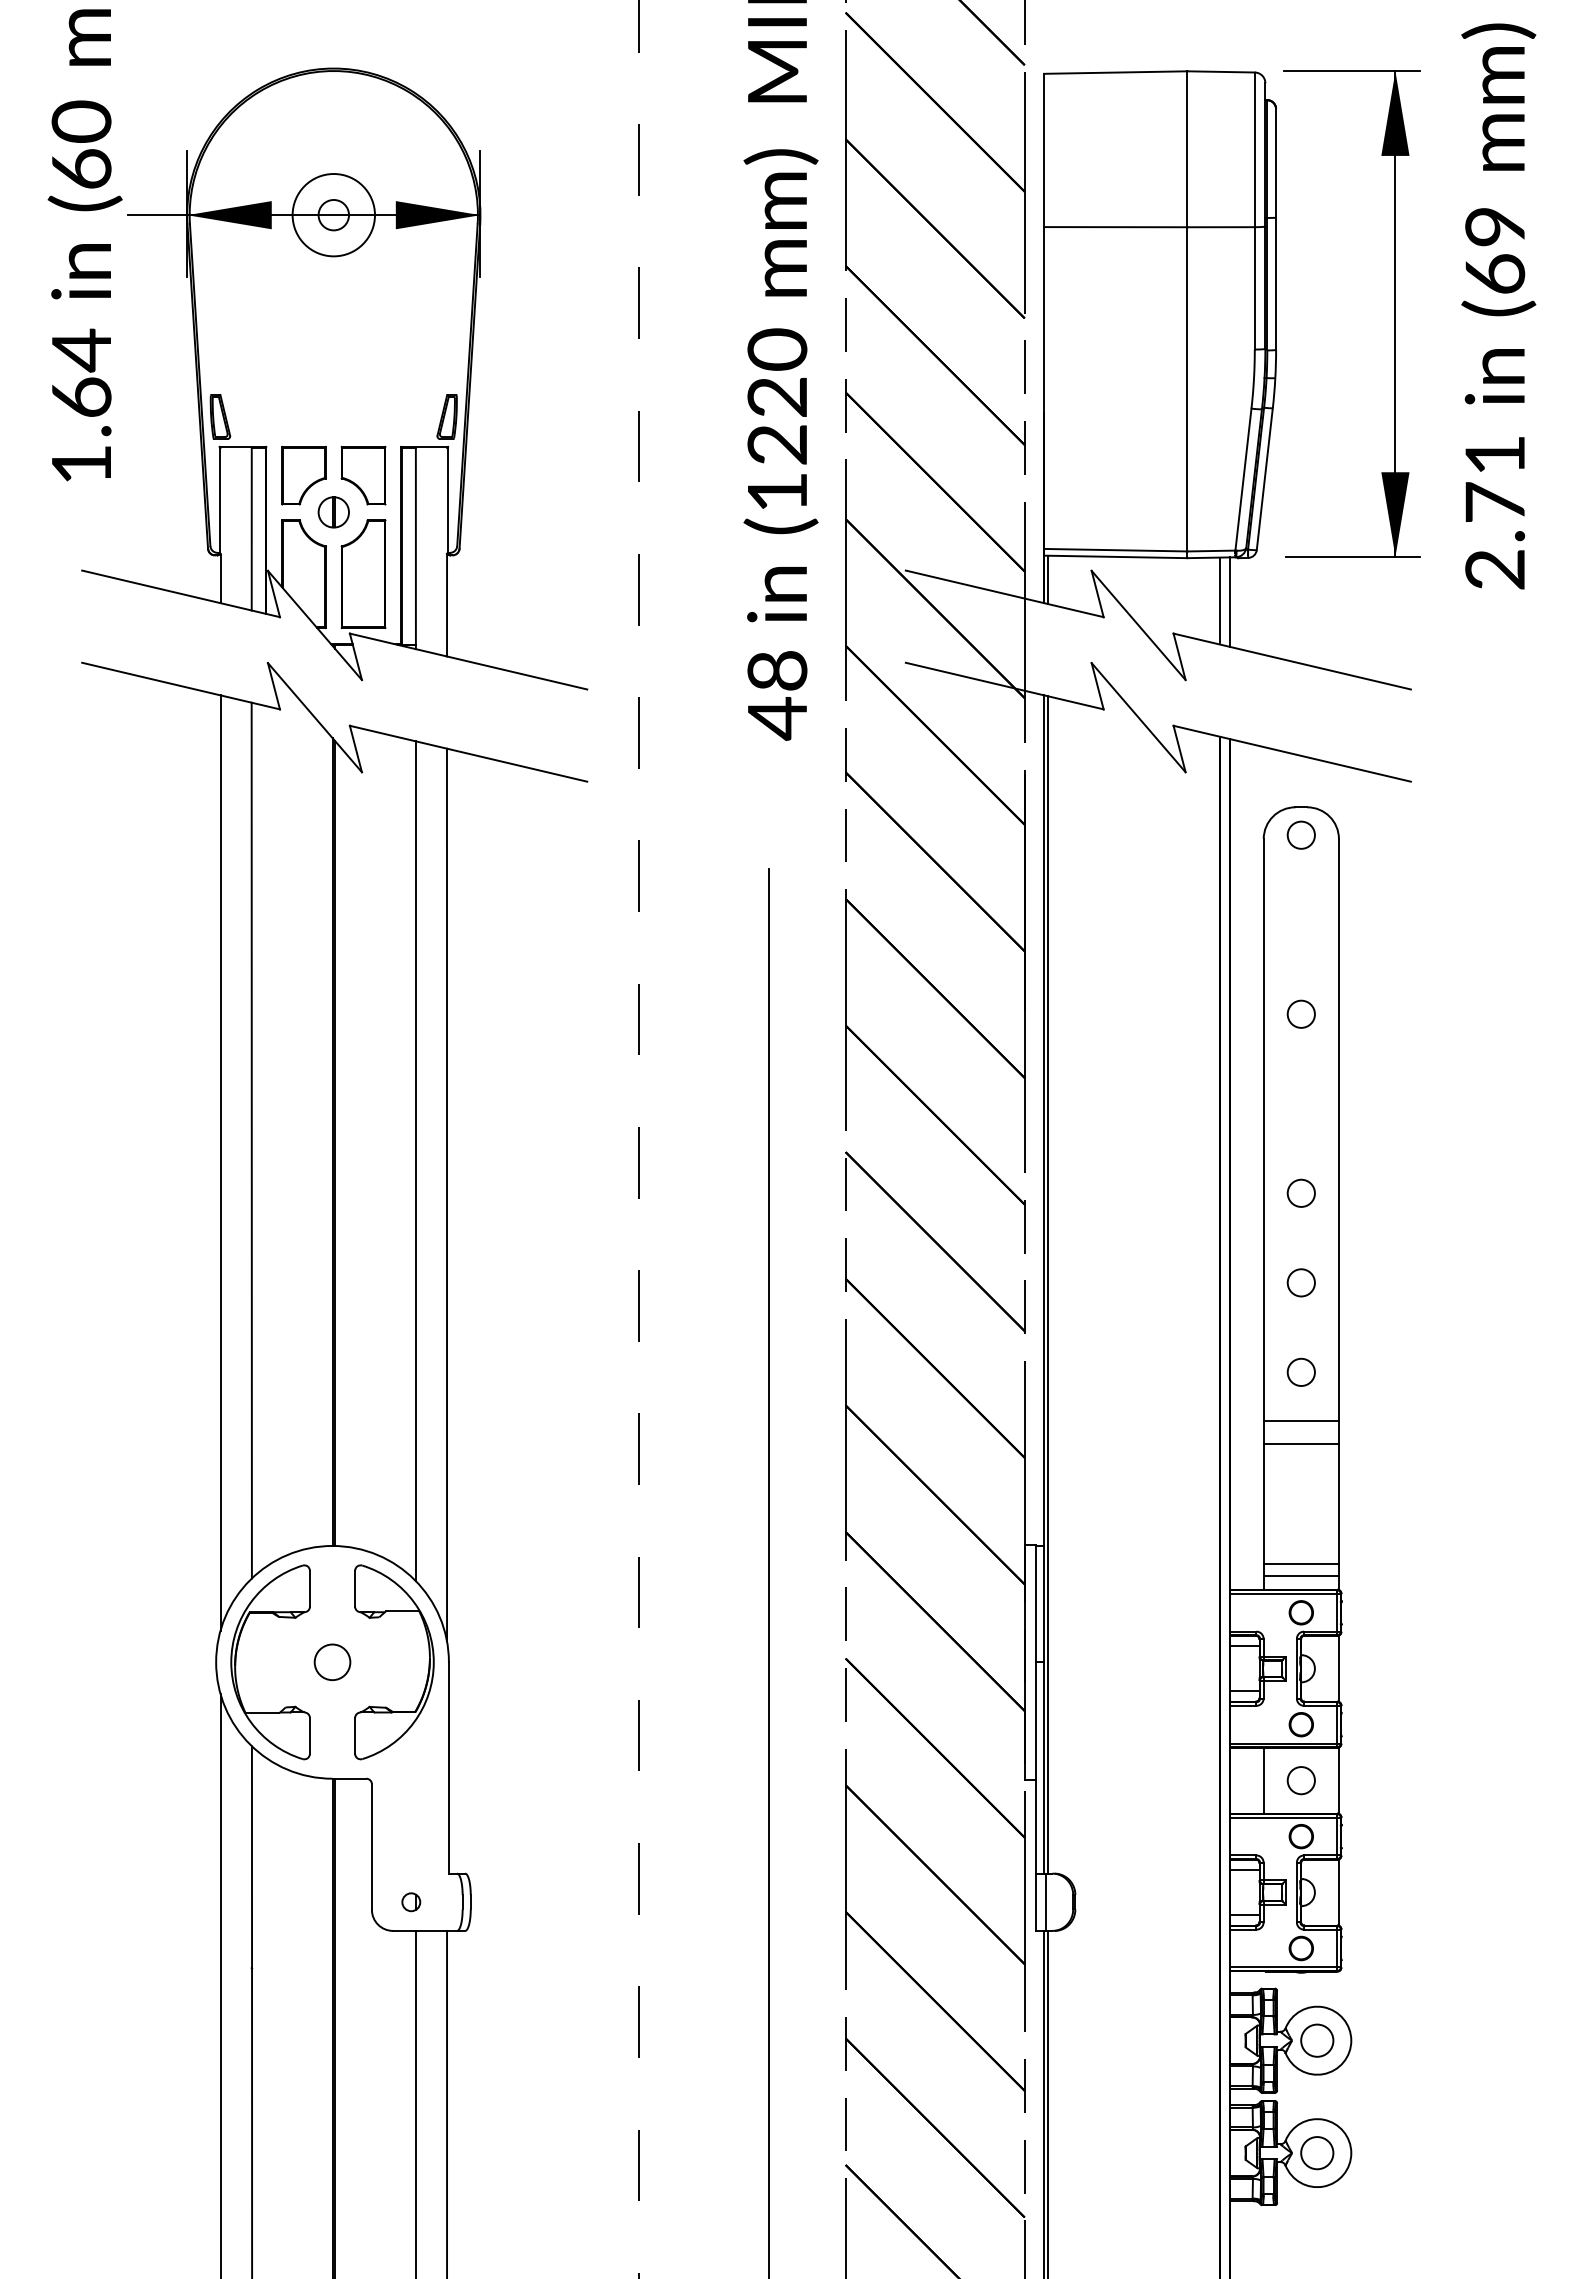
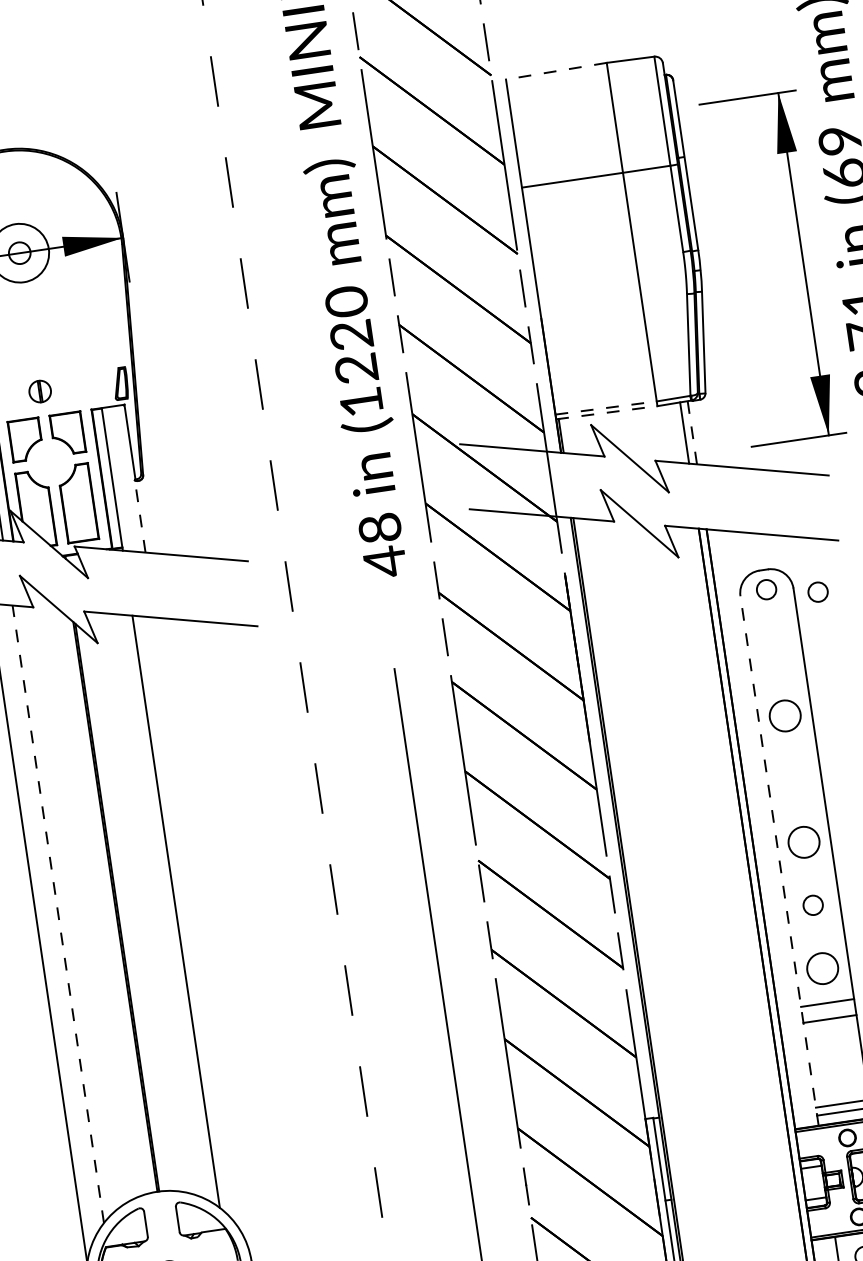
line: (1115, 72) -> (556, 71), solid -> dashed
part: (1394, 313) -> (802, 263), moved
part: (333, 512) -> (39, 391), moved
line: (1115, 550) -> (605, 408), solid -> dashed
line: (1115, 556) -> (606, 412), solid -> dashed
line: (1230, 602) -> (692, 432), solid -> dashed
line: (447, 605) -> (140, 516), solid -> dashed
circle: (1371, 848) -> (817, 591), added
circle: (1300, 1013) -> (784, 715), size x1.6
line: (251, 1140) -> (58, 914), solid -> dashed
circle: (1300, 1192) -> (803, 841), size x1.6
line: (446, 1194) -> (201, 932), removed
line: (1263, 1213) -> (779, 860), solid -> dashed
circle: (1300, 1371) -> (821, 967), size x1.6

